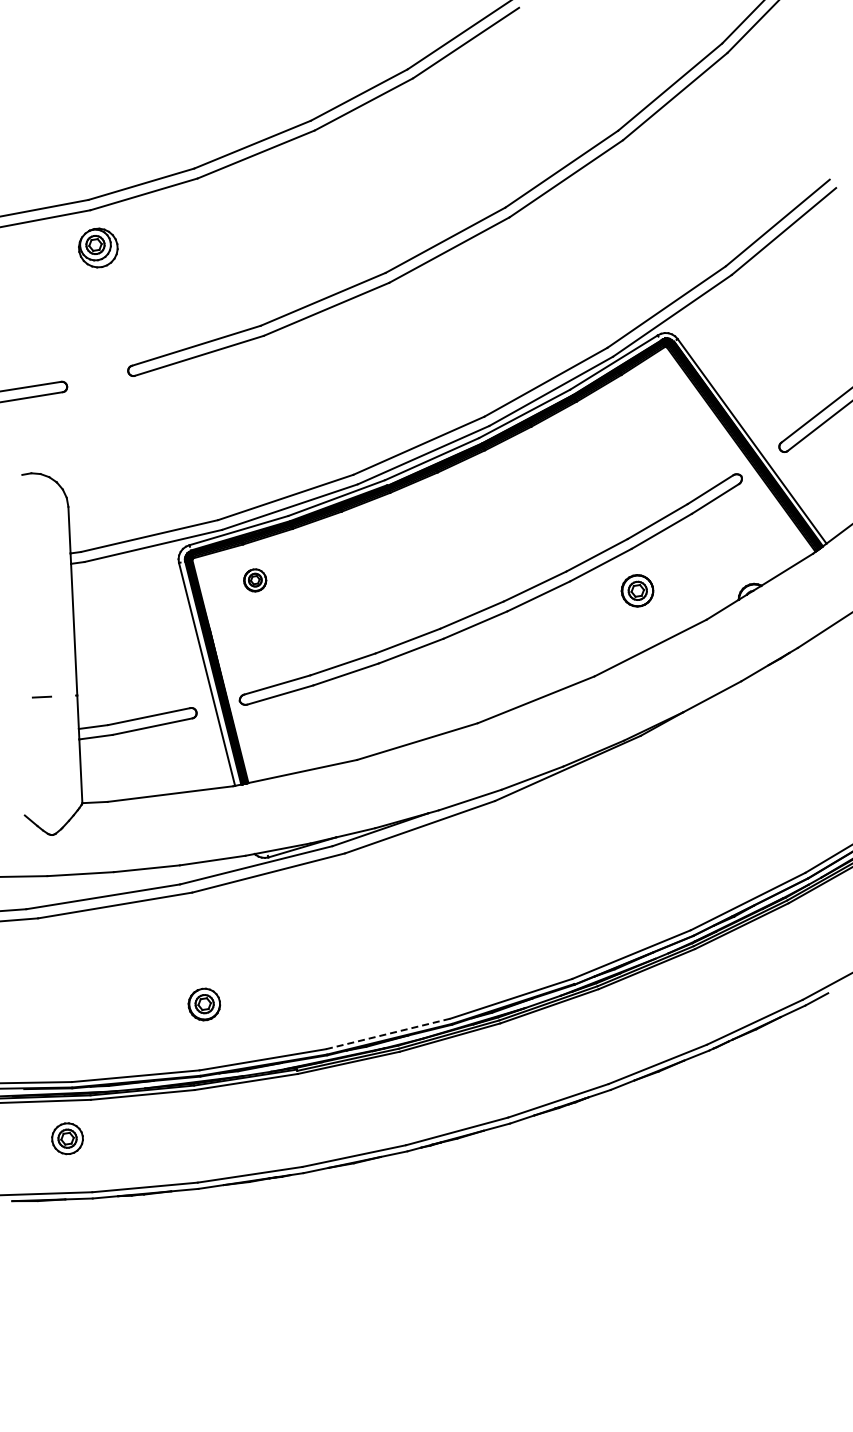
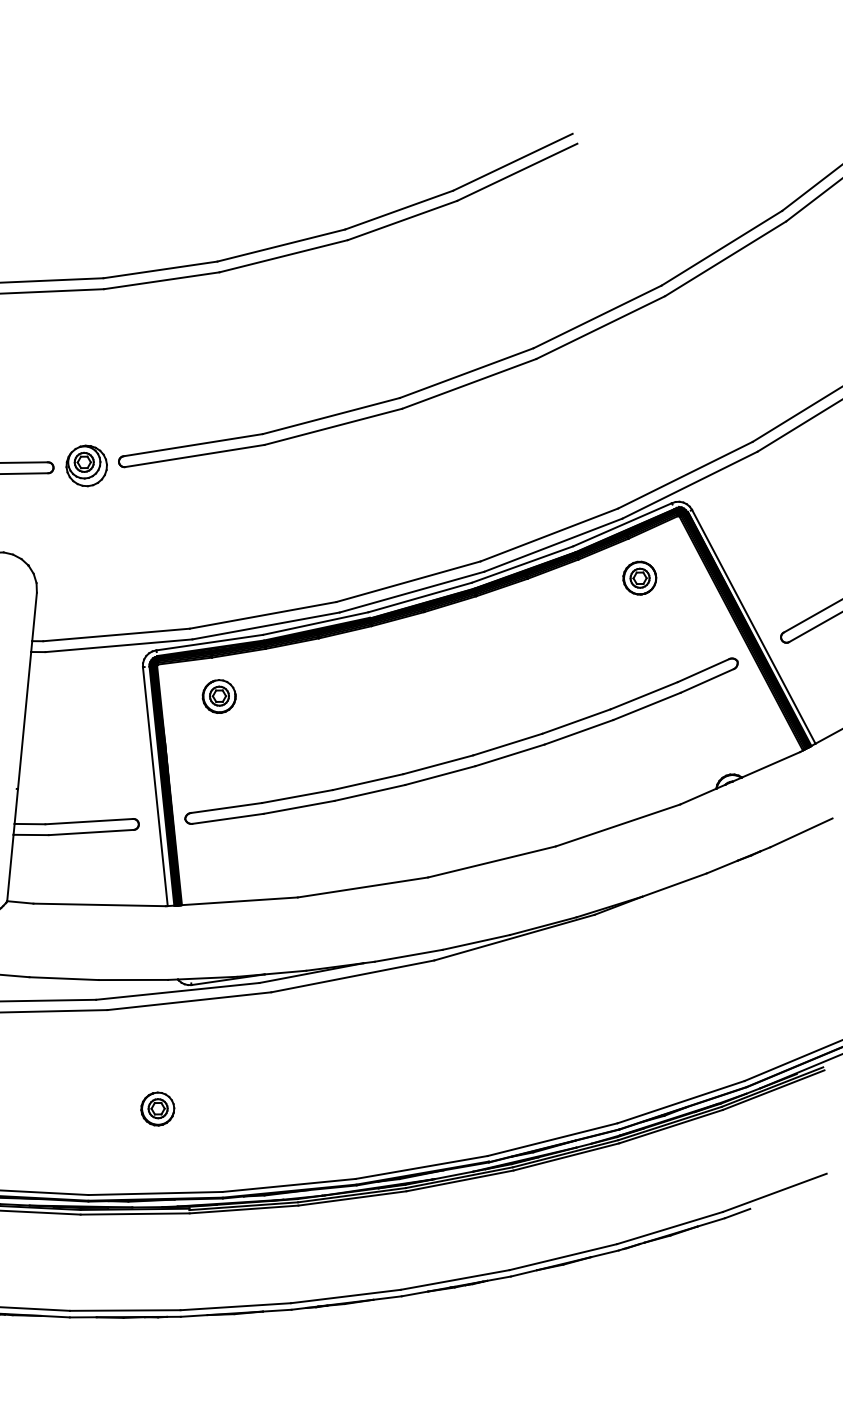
part: (98, 247) -> (87, 465), moved
part: (254, 580) -> (218, 696), size x1.43
part: (637, 590) -> (639, 577), moved
part: (204, 1004) -> (157, 1109), moved
line: (388, 1033) -> (289, 1185), dashed -> solid

